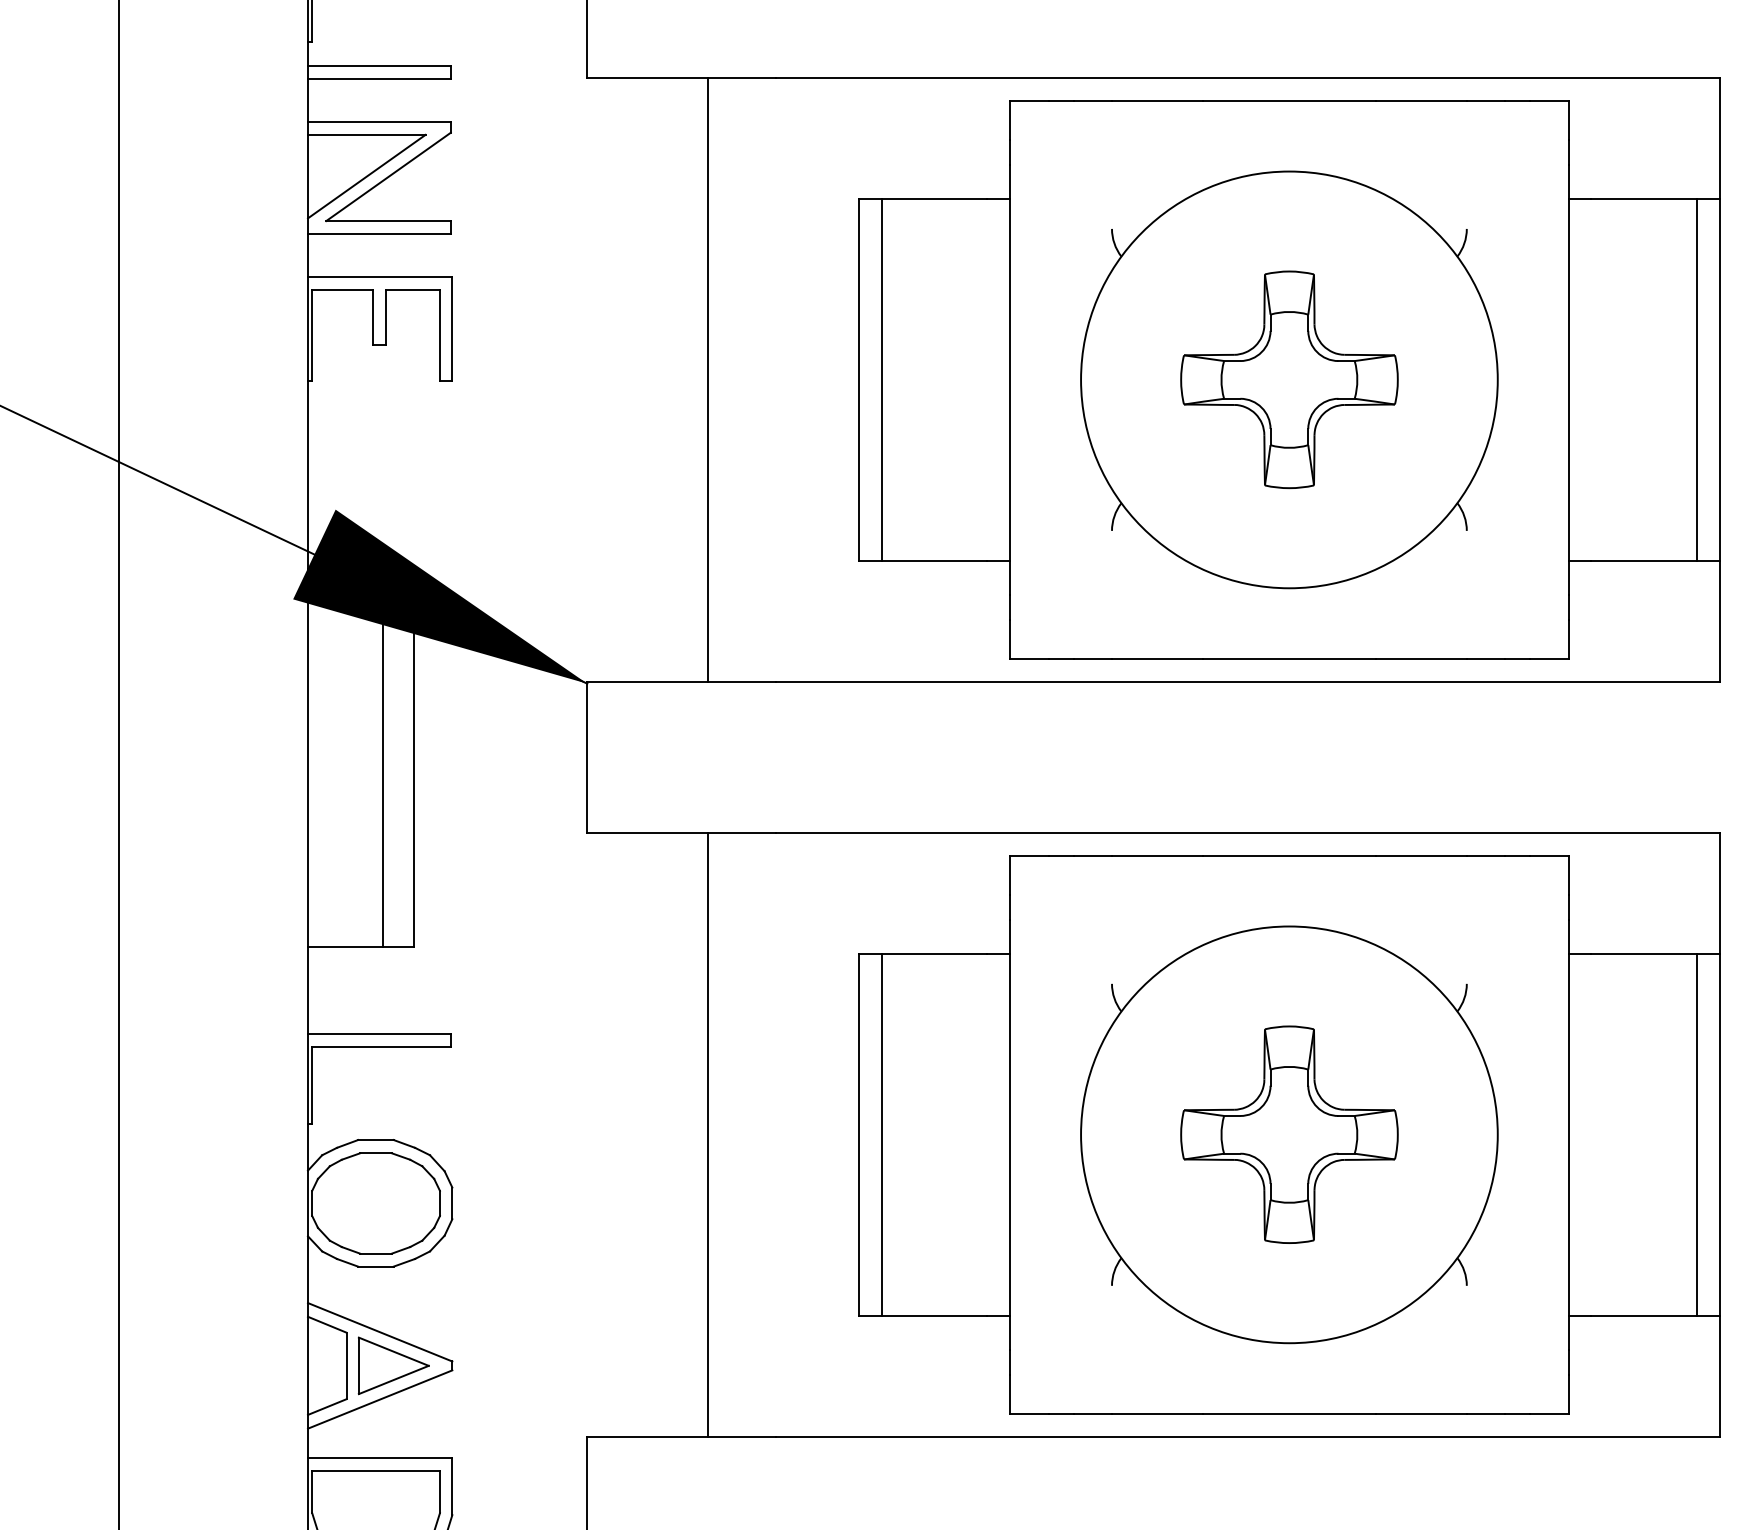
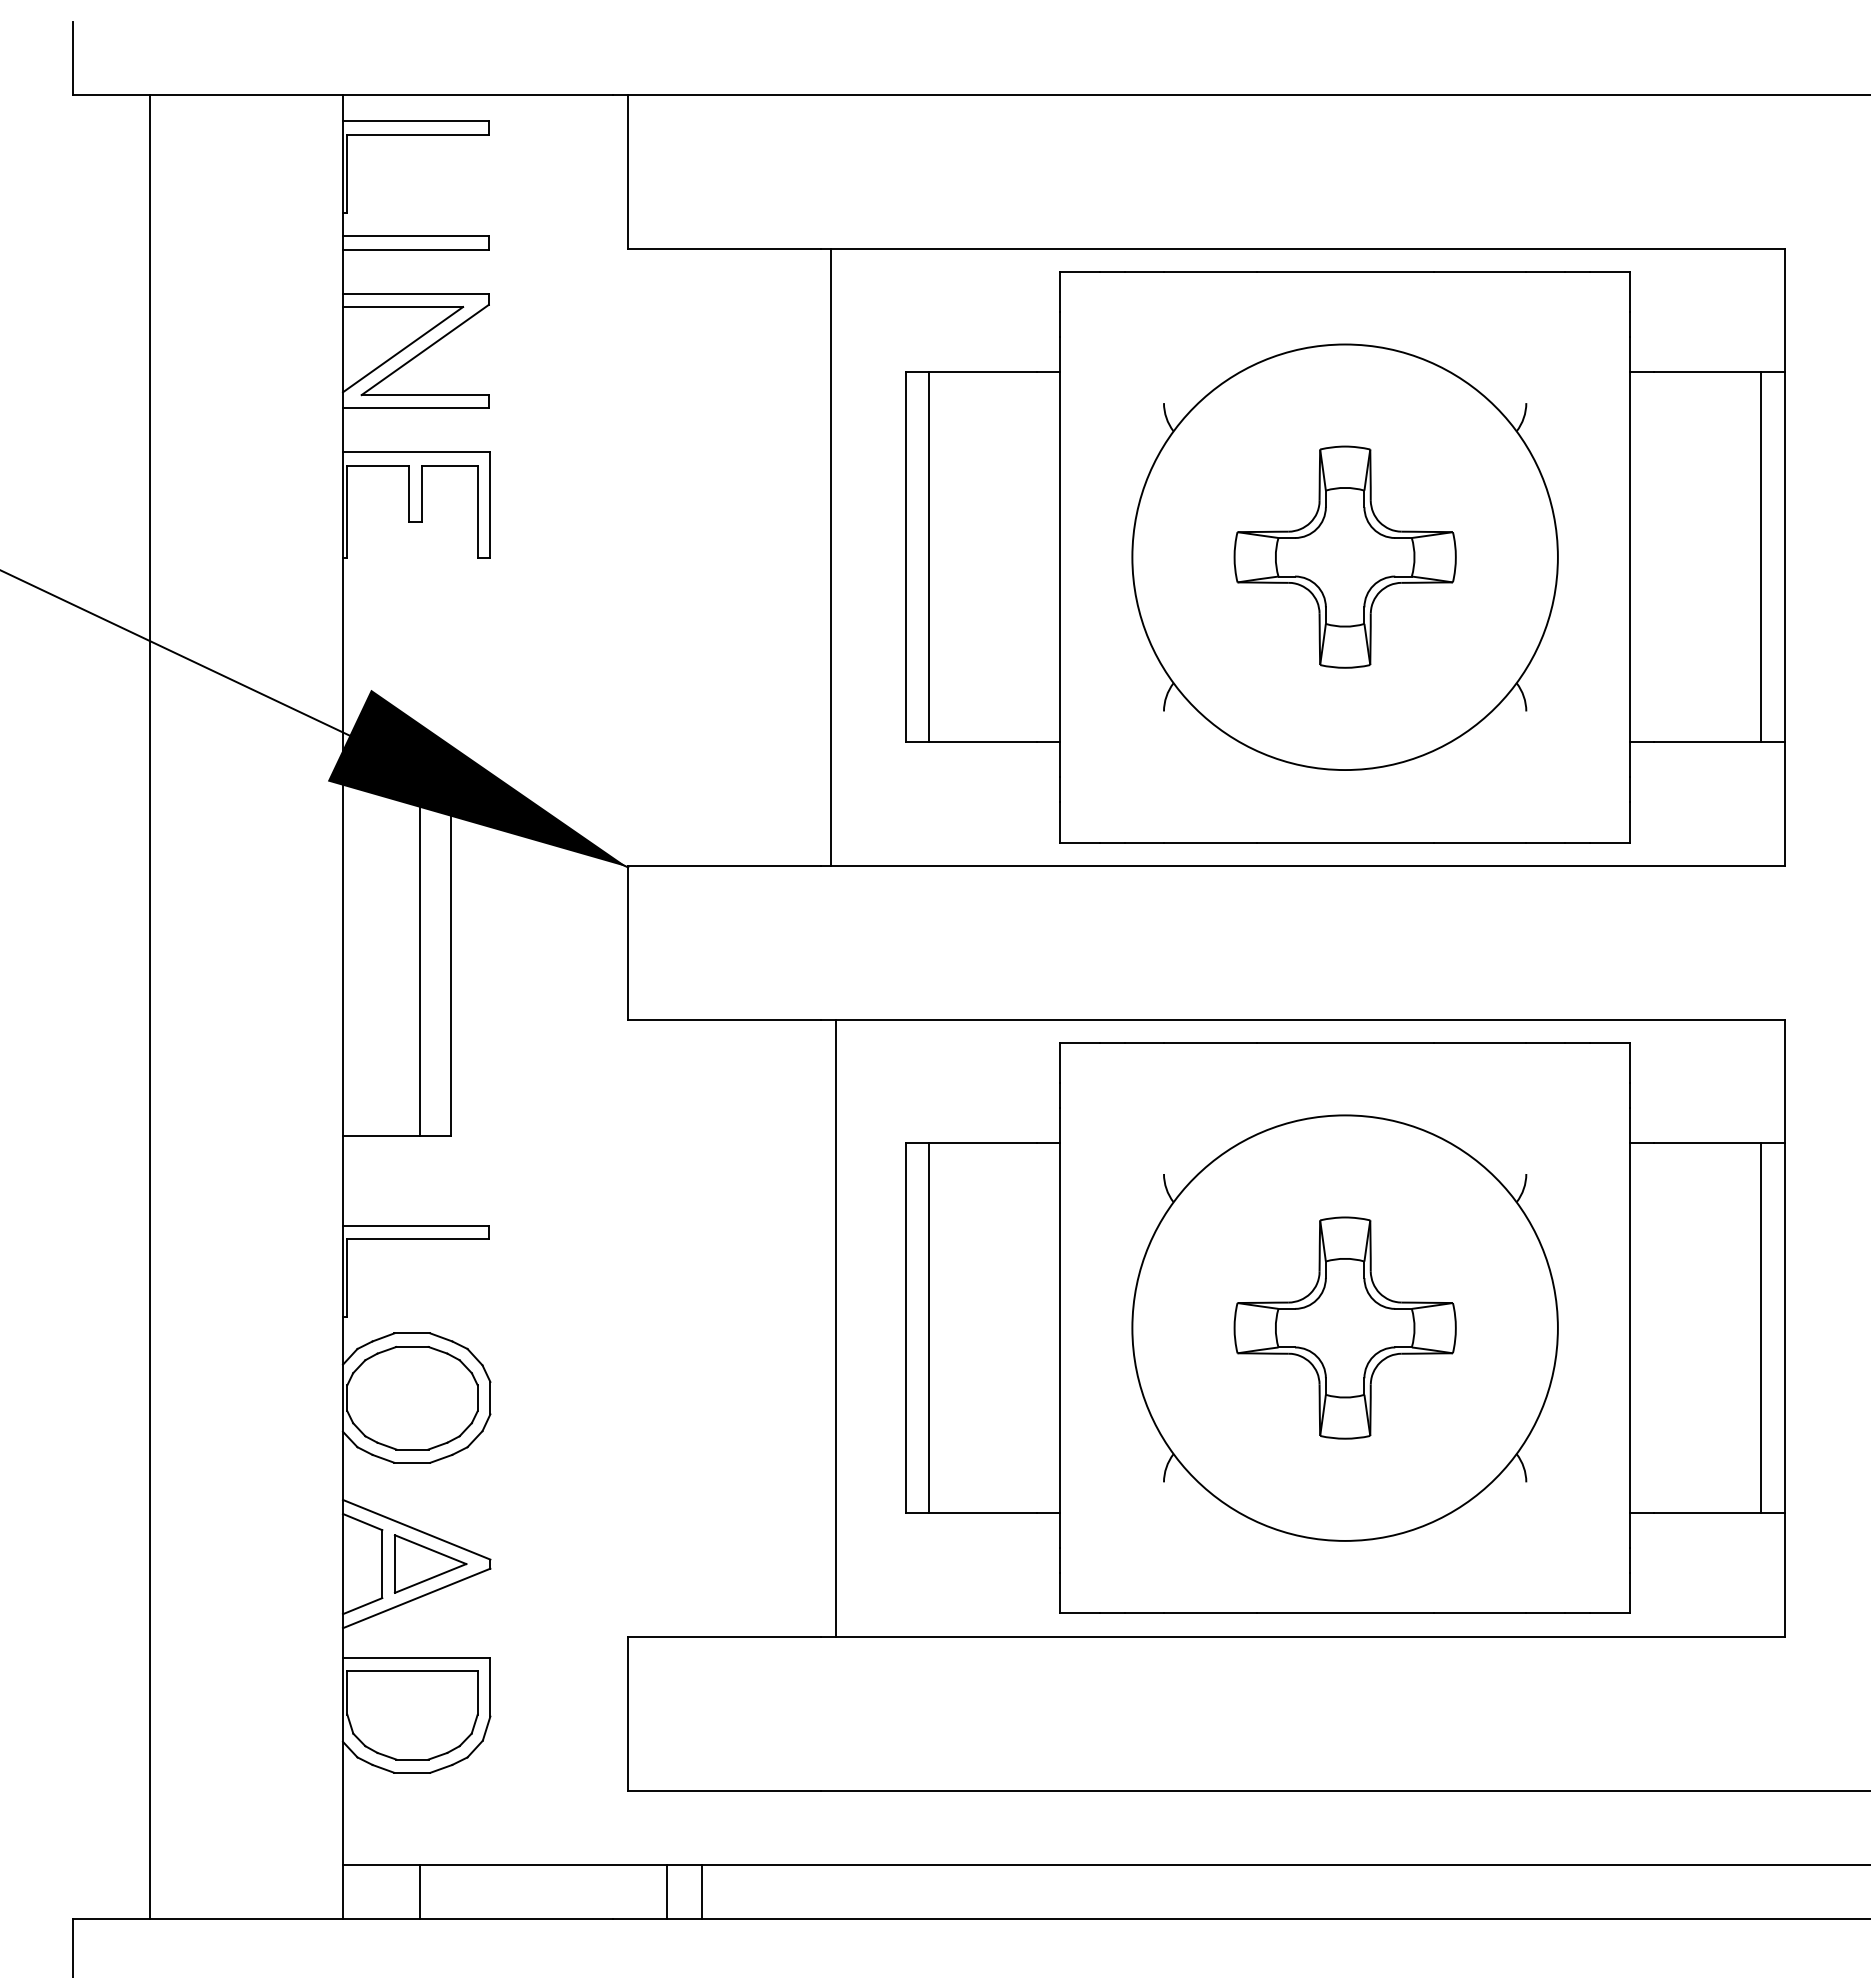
line: (708, 379) -> (830, 556), moved
line: (708, 1134) -> (835, 1327), moved

